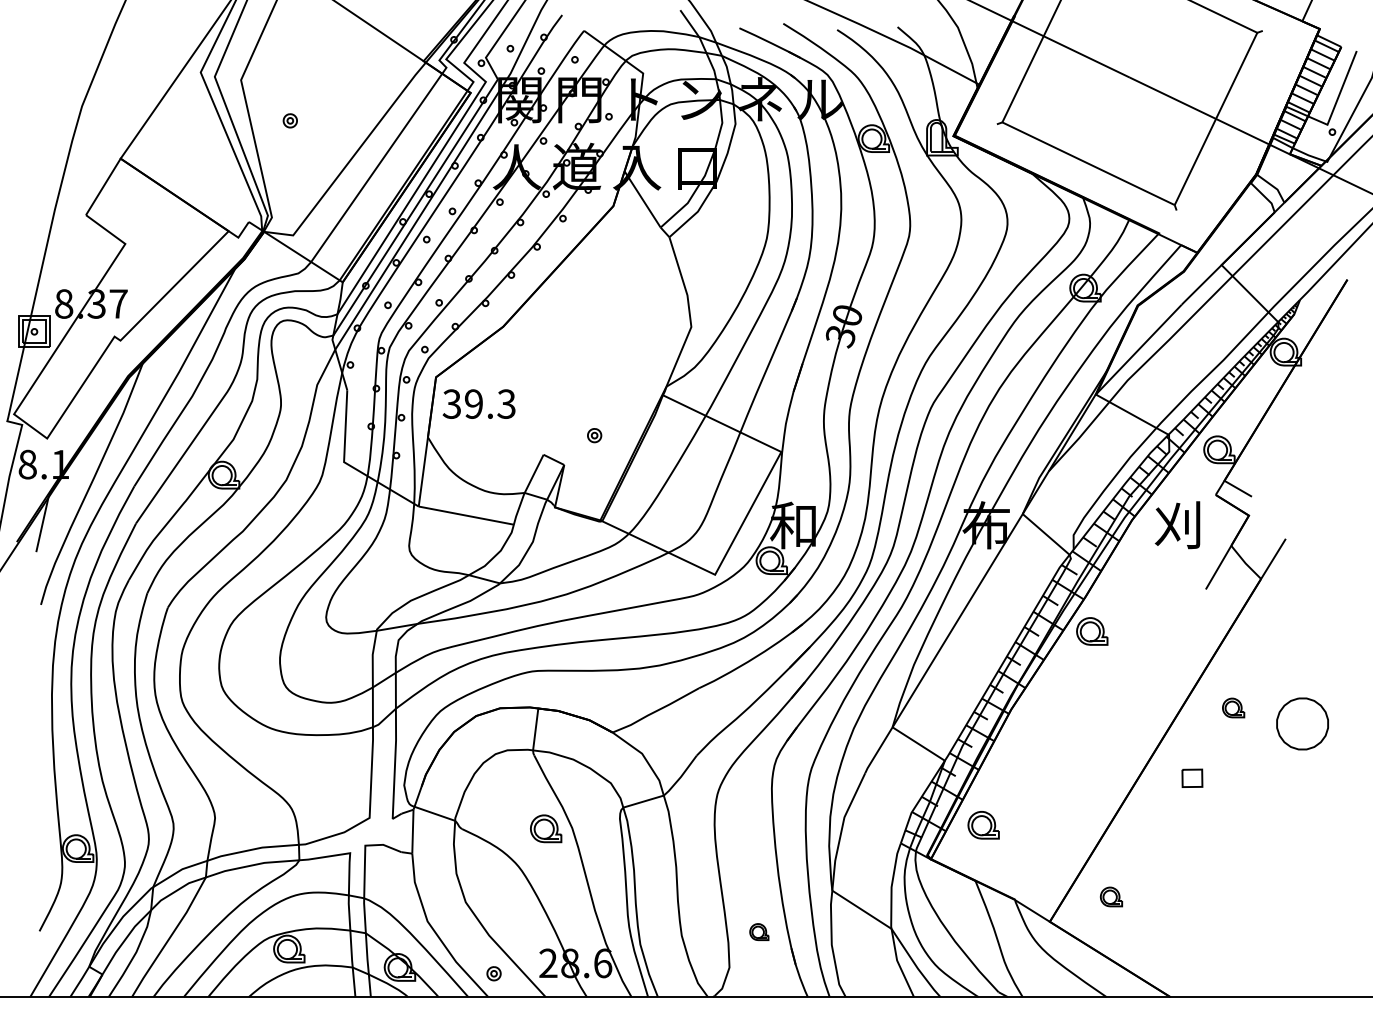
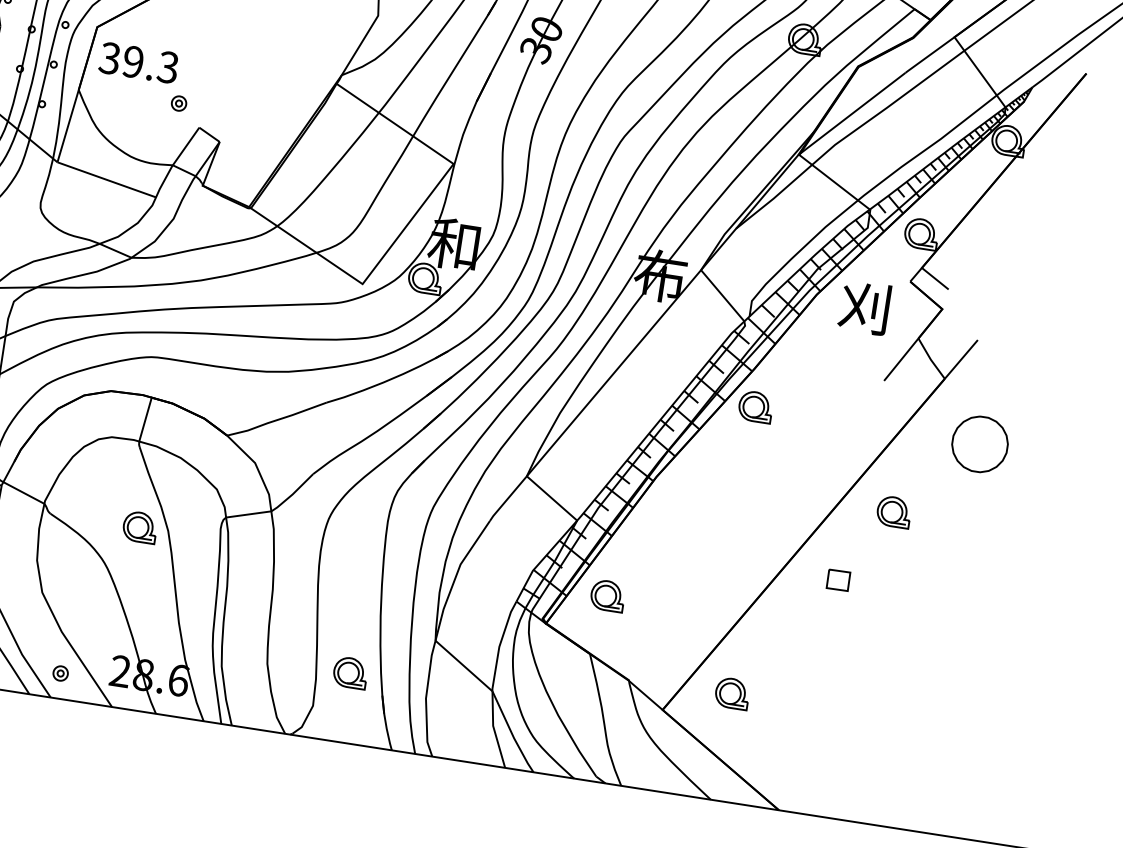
part: (594, 435) -> (178, 103), moved
part: (1233, 707) -> (894, 511), size x1.43
part: (1302, 723) -> (979, 443), moved
part: (1111, 896) -> (732, 693), size x1.43
part: (759, 931) -> (351, 672), size x1.67

